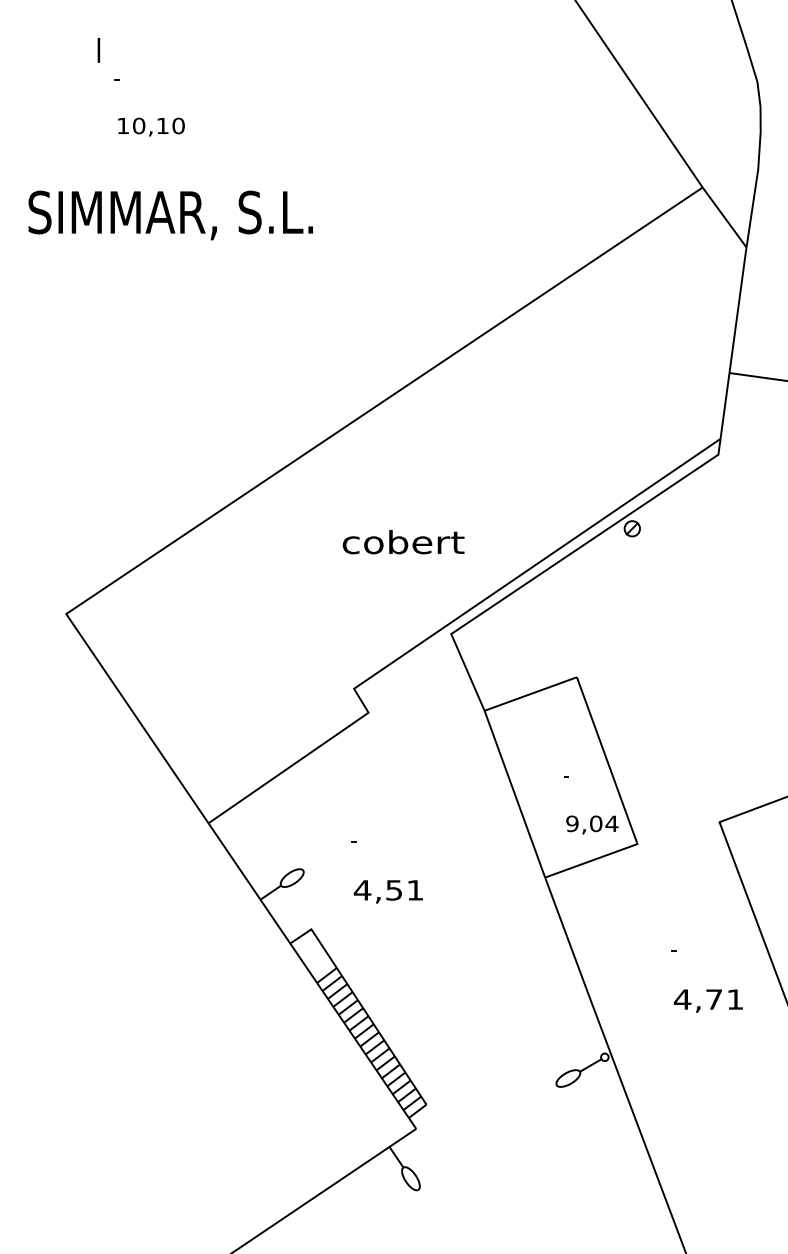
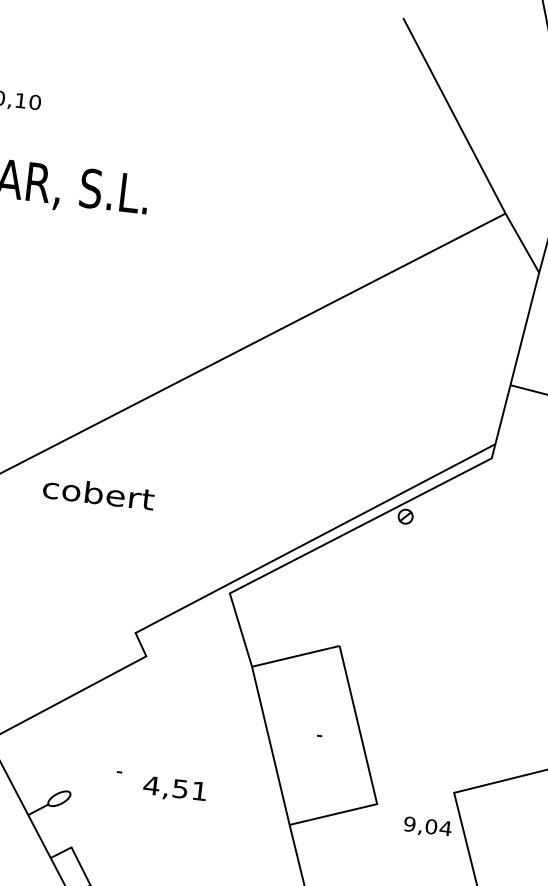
text: (403, 542) -> (98, 493), moved
text: (592, 824) -> (428, 827), moved
text: (387, 891) -> (174, 789), moved

